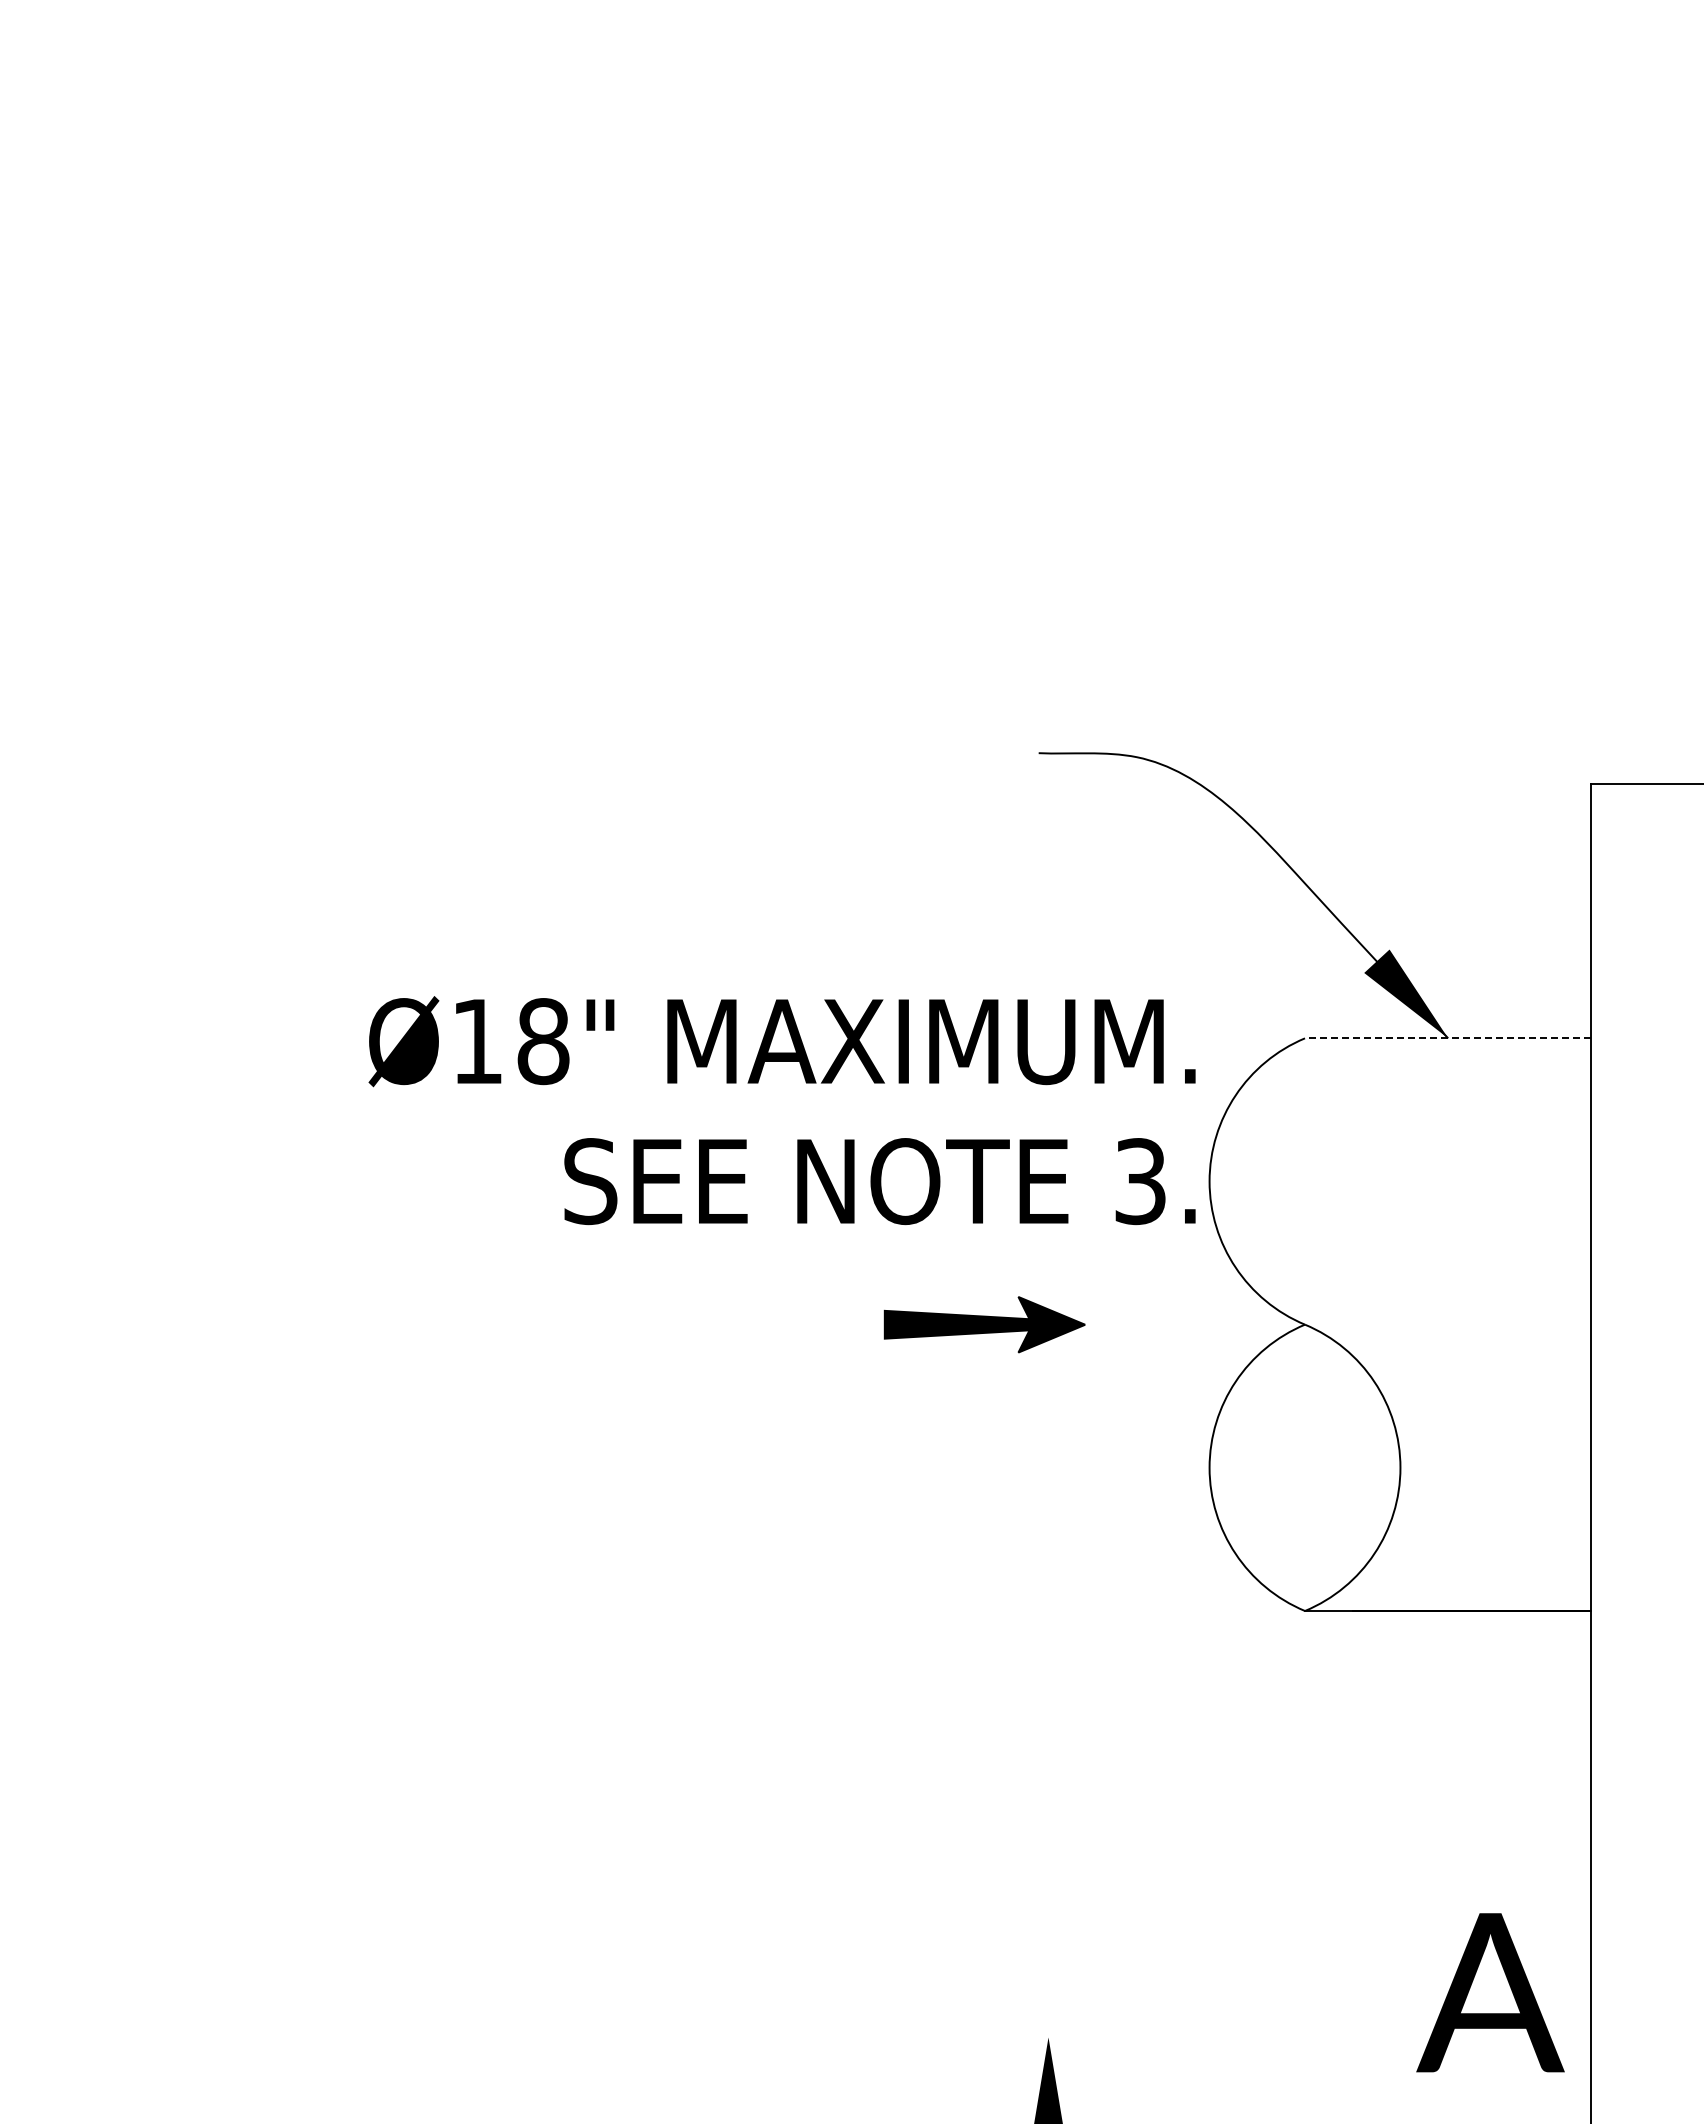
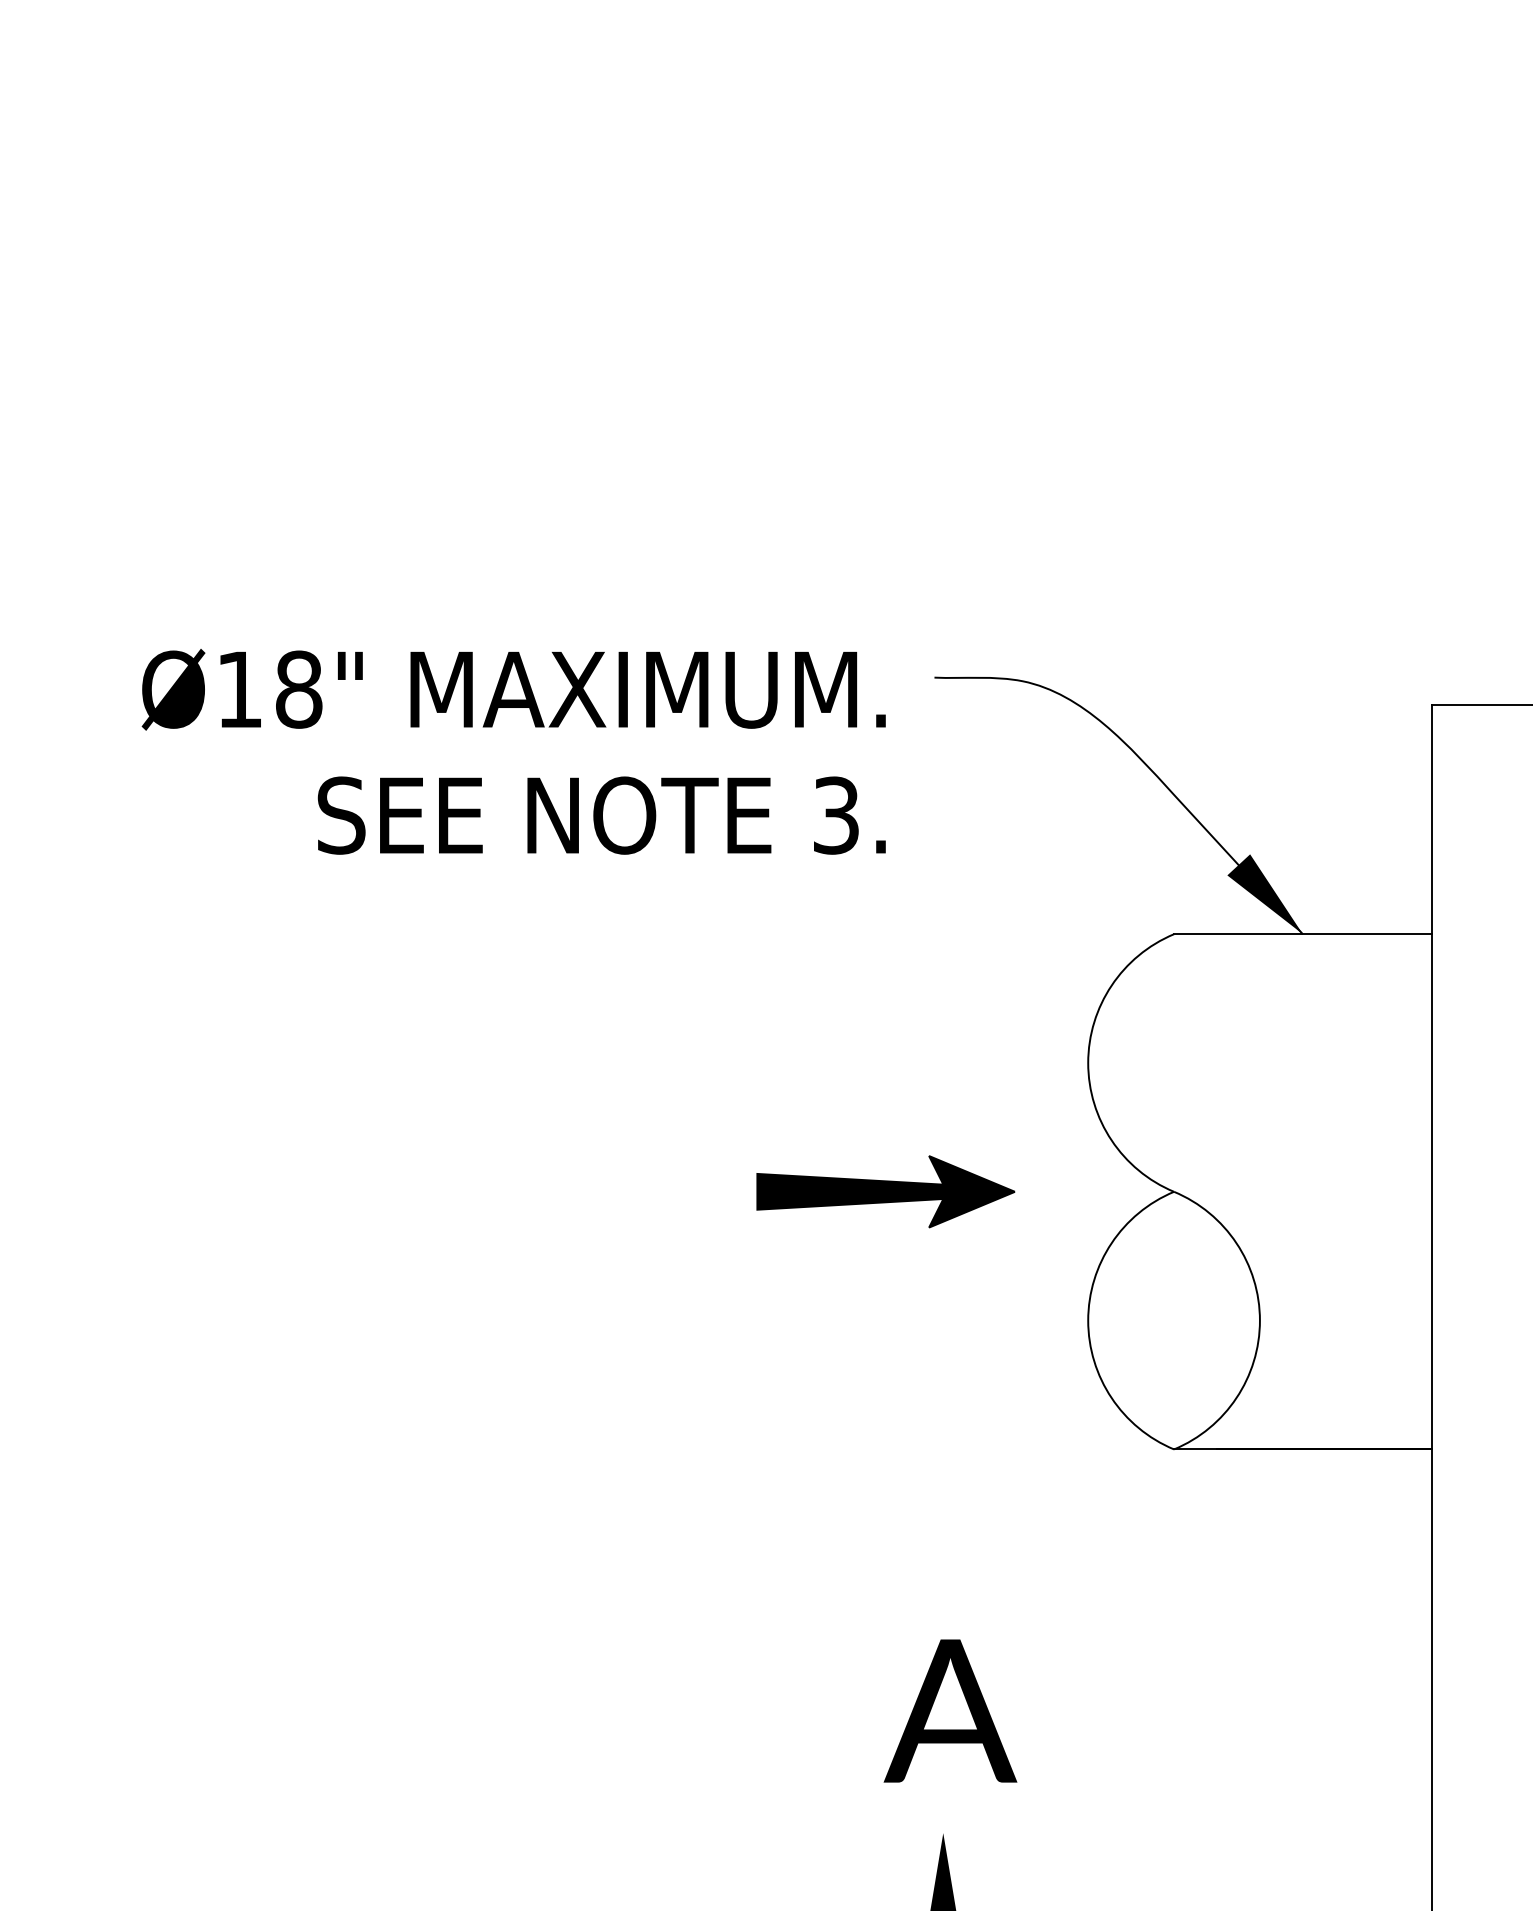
line: (1447, 1038) -> (1302, 934), dashed -> solid
text: (781, 1110) -> (513, 751), moved
part: (984, 1324) -> (885, 1191), size x1.43
text: (1490, 1992) -> (950, 1710), moved

